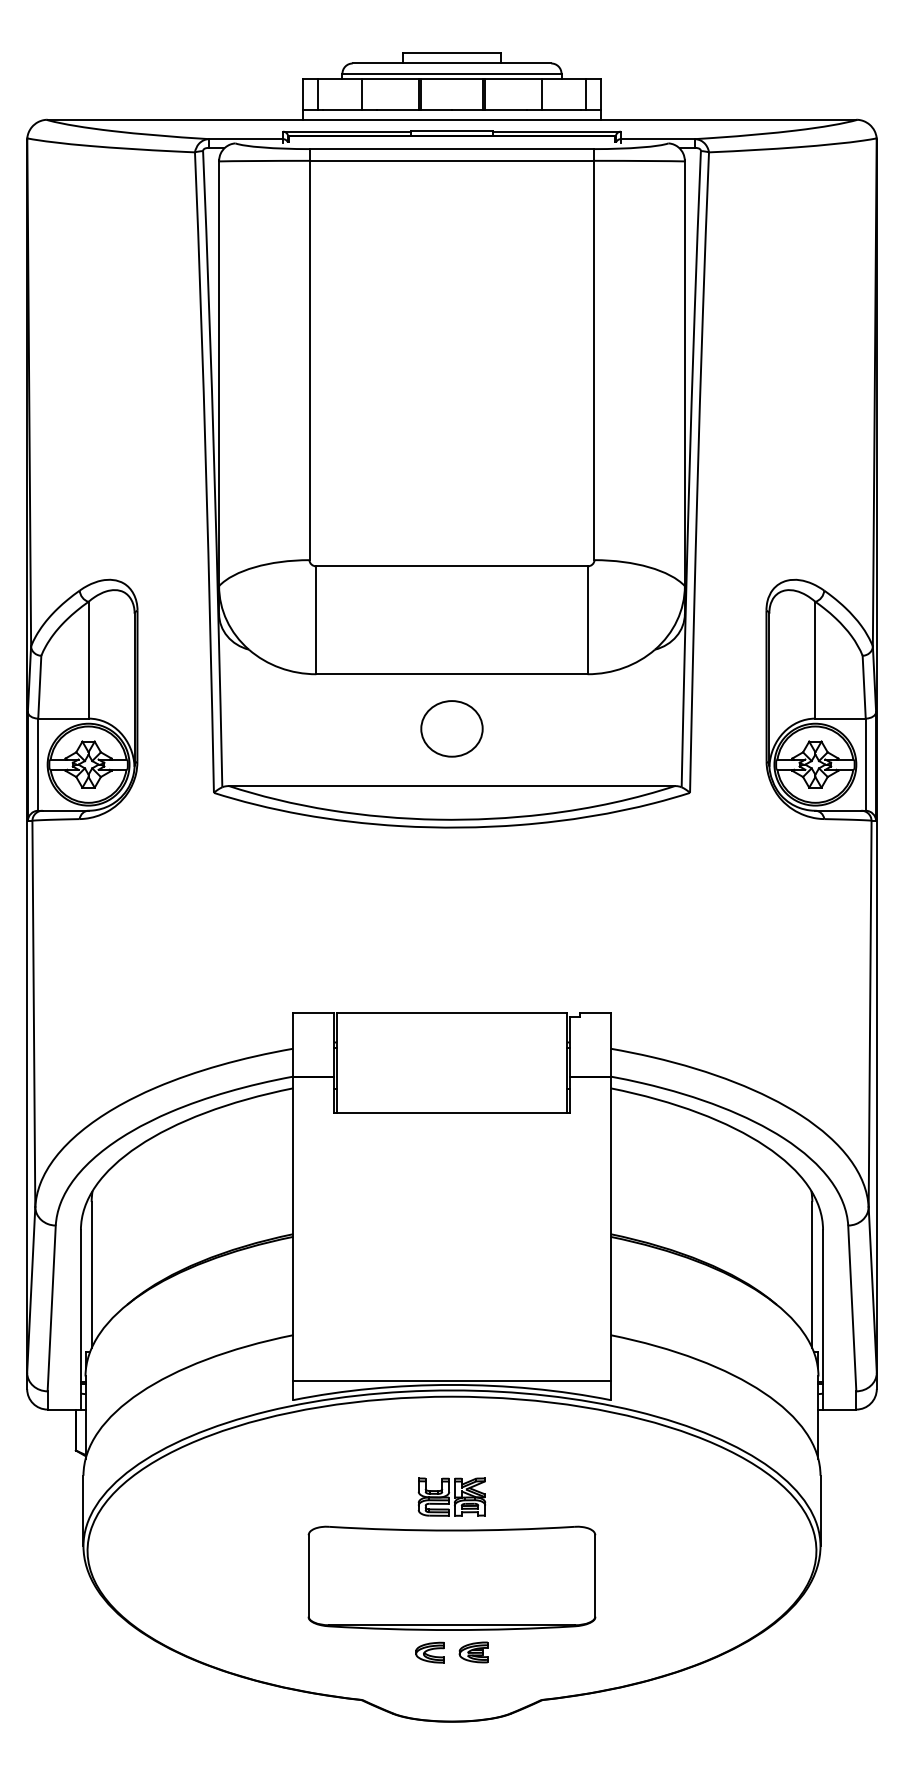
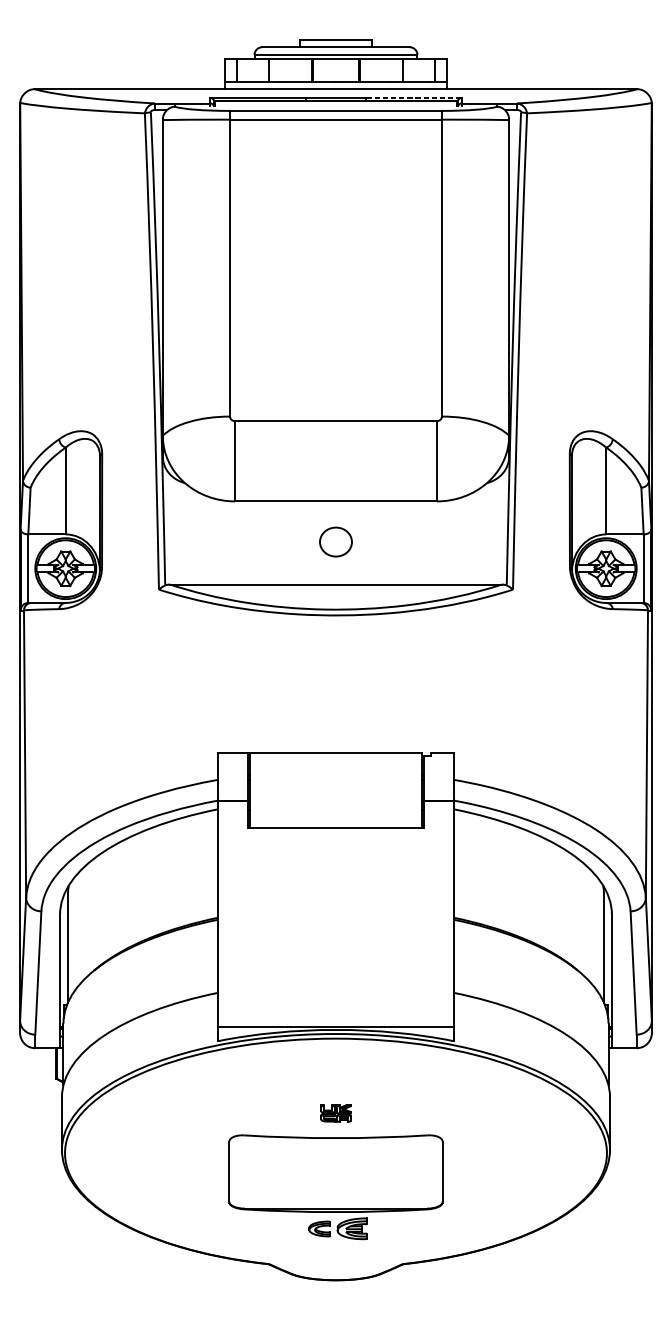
line: (556, 131) -> (413, 97), solid -> dashed
part: (451, 728) -> (335, 541), size x0.7
part: (451, 1496) -> (335, 1112), size x0.6
part: (473, 1652) -> (351, 1228), size x1.4

